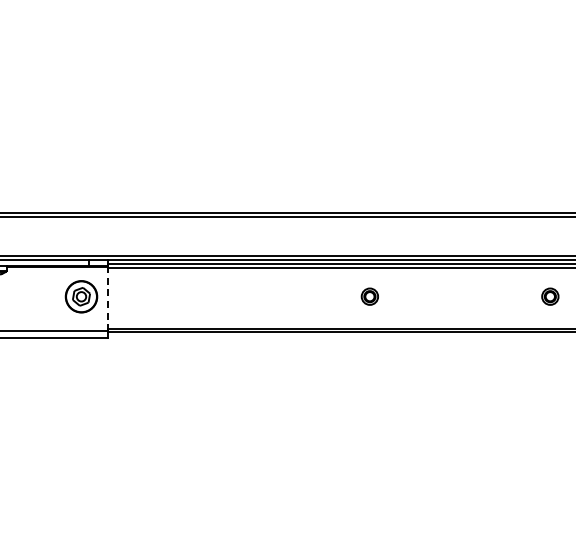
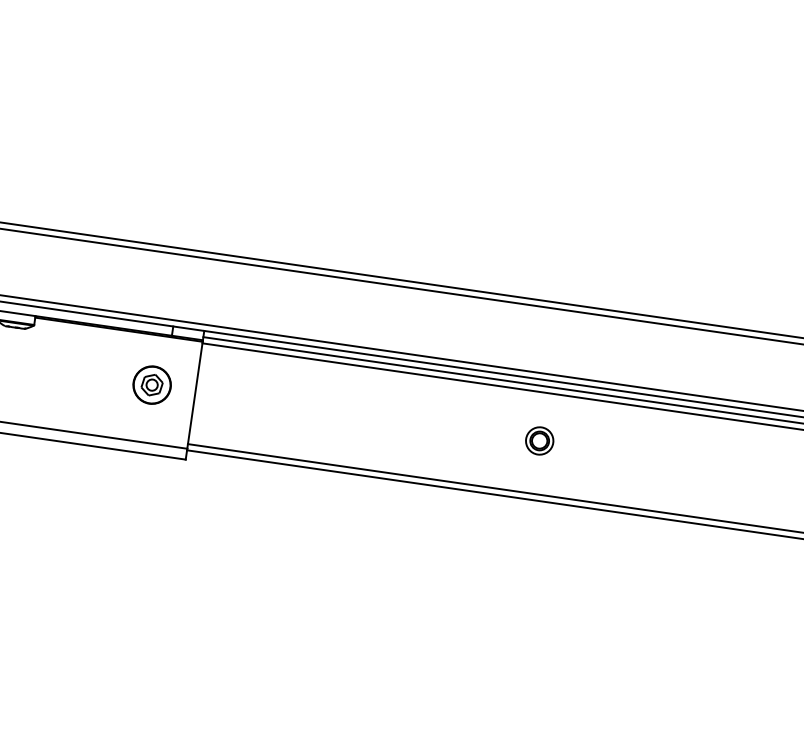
part: (81, 296) -> (152, 384), size x0.71
part: (369, 296) -> (539, 440), moved
line: (107, 298) -> (194, 394), dashed -> solid

